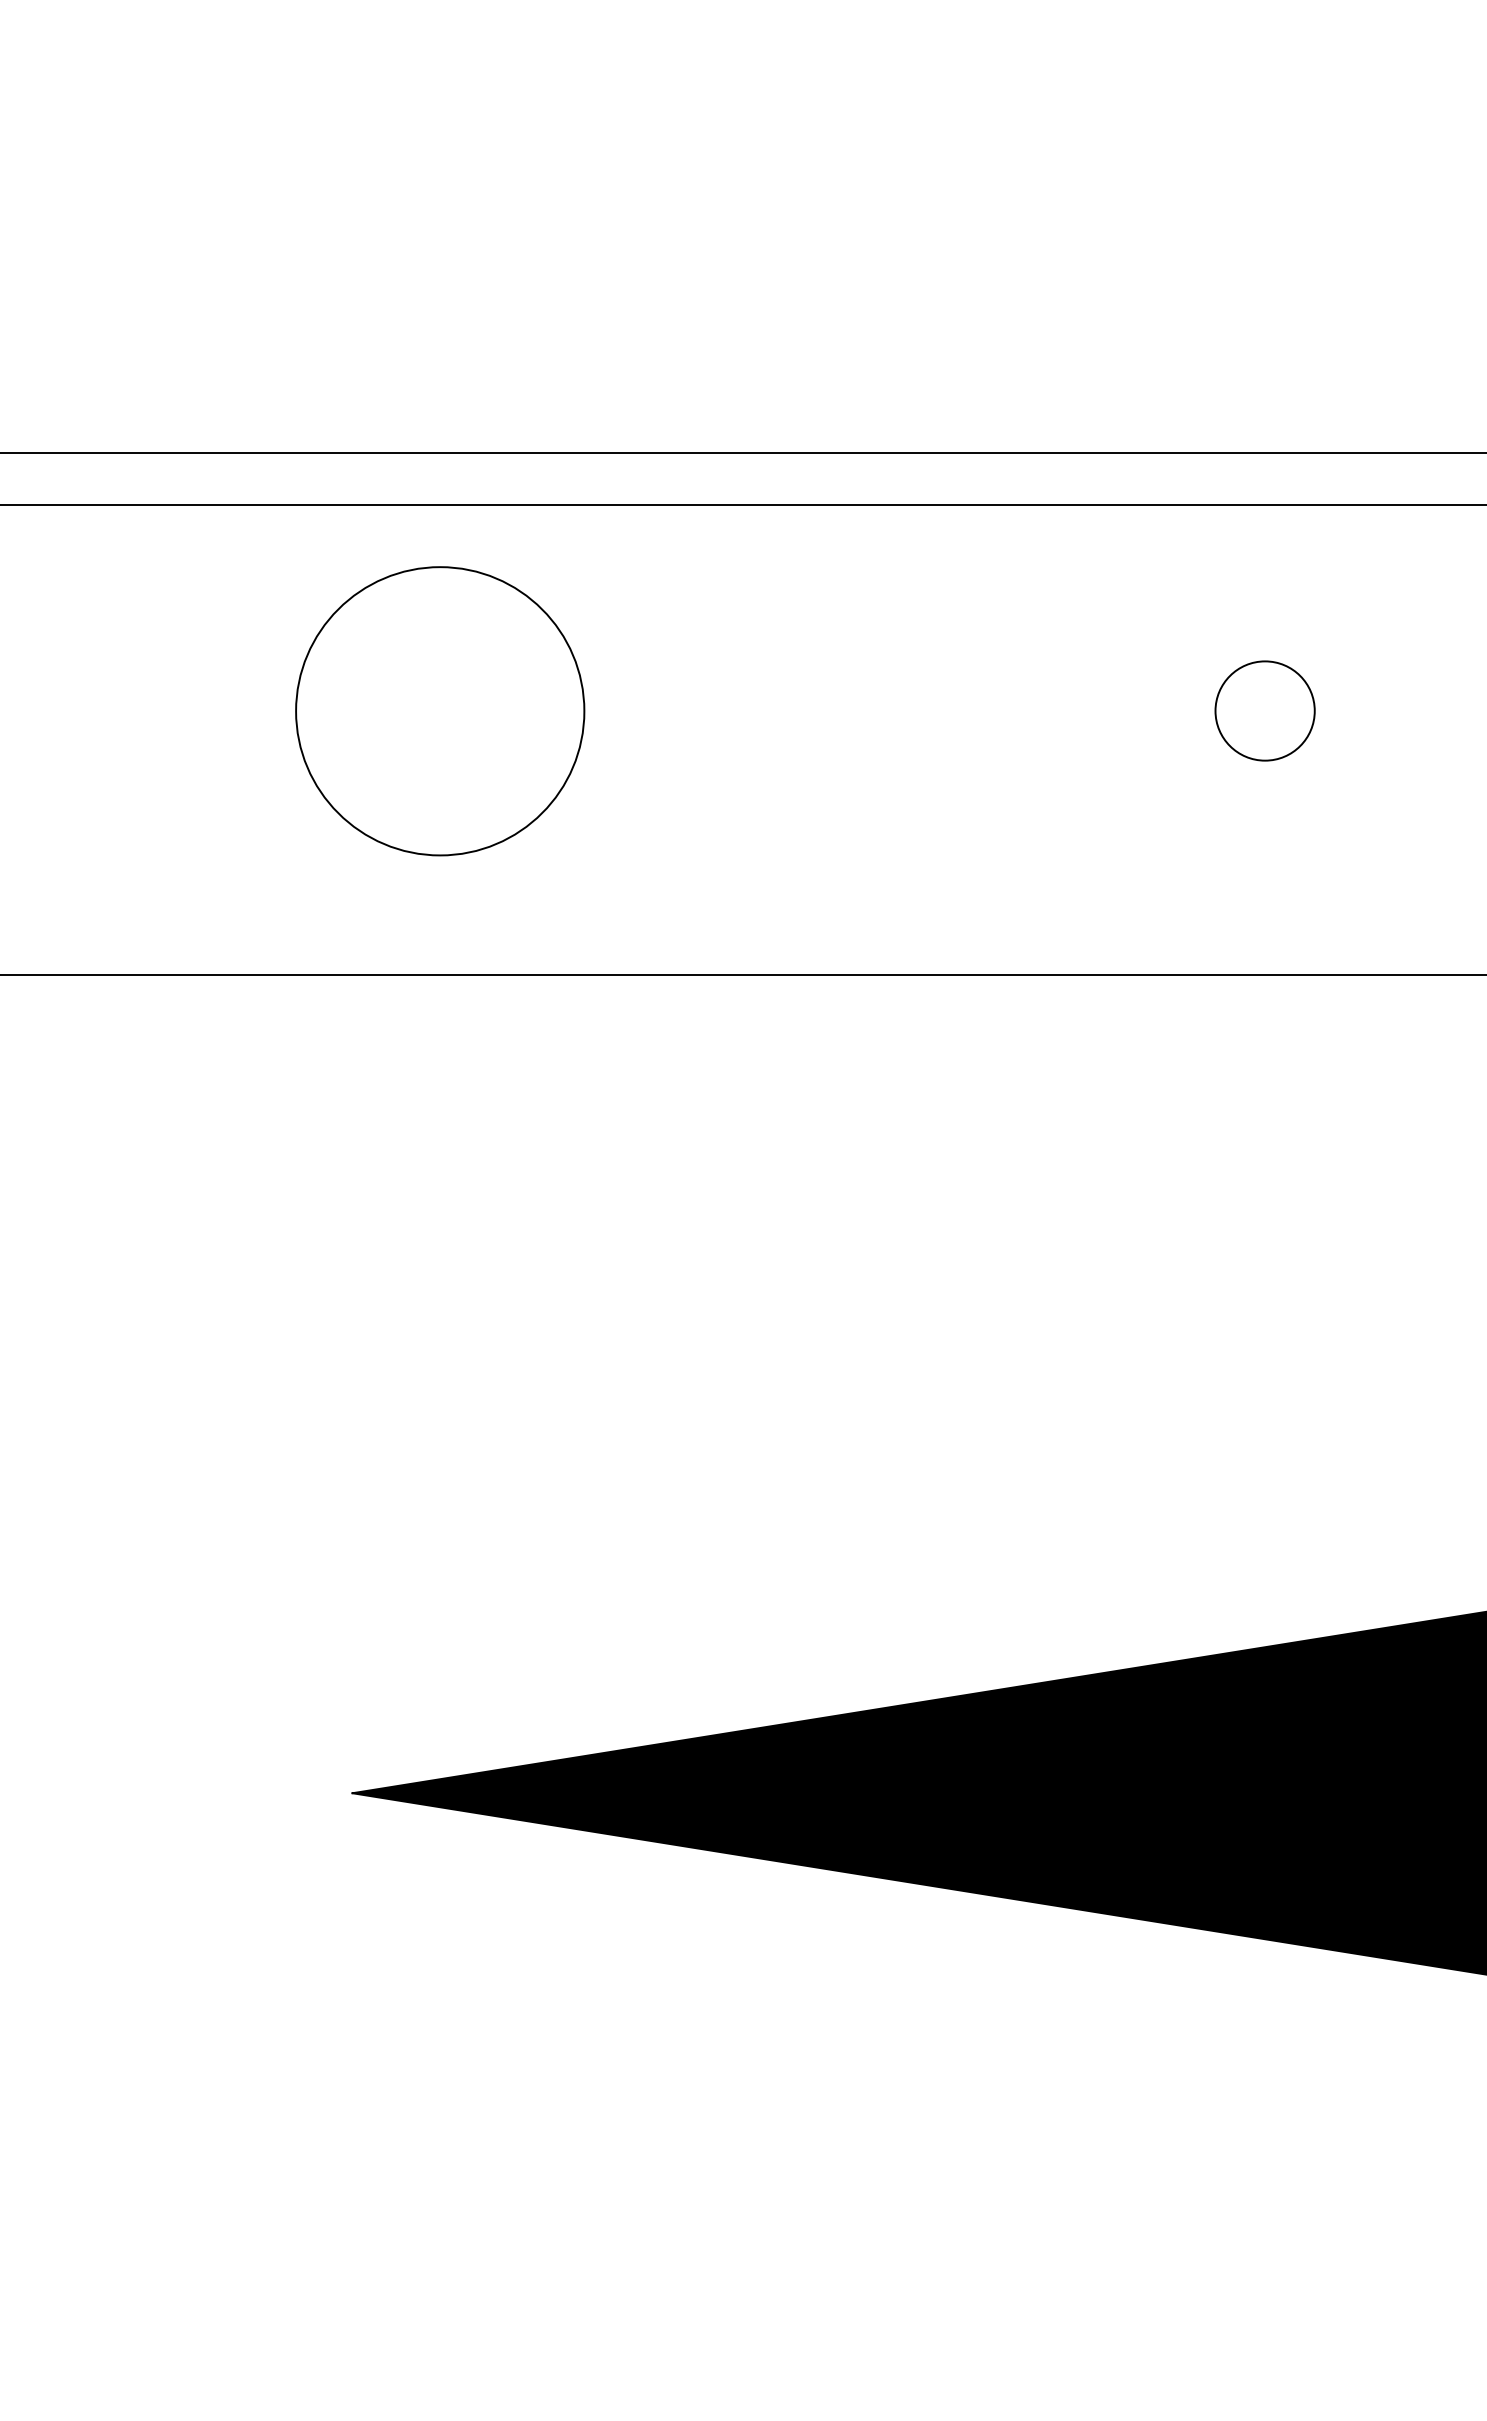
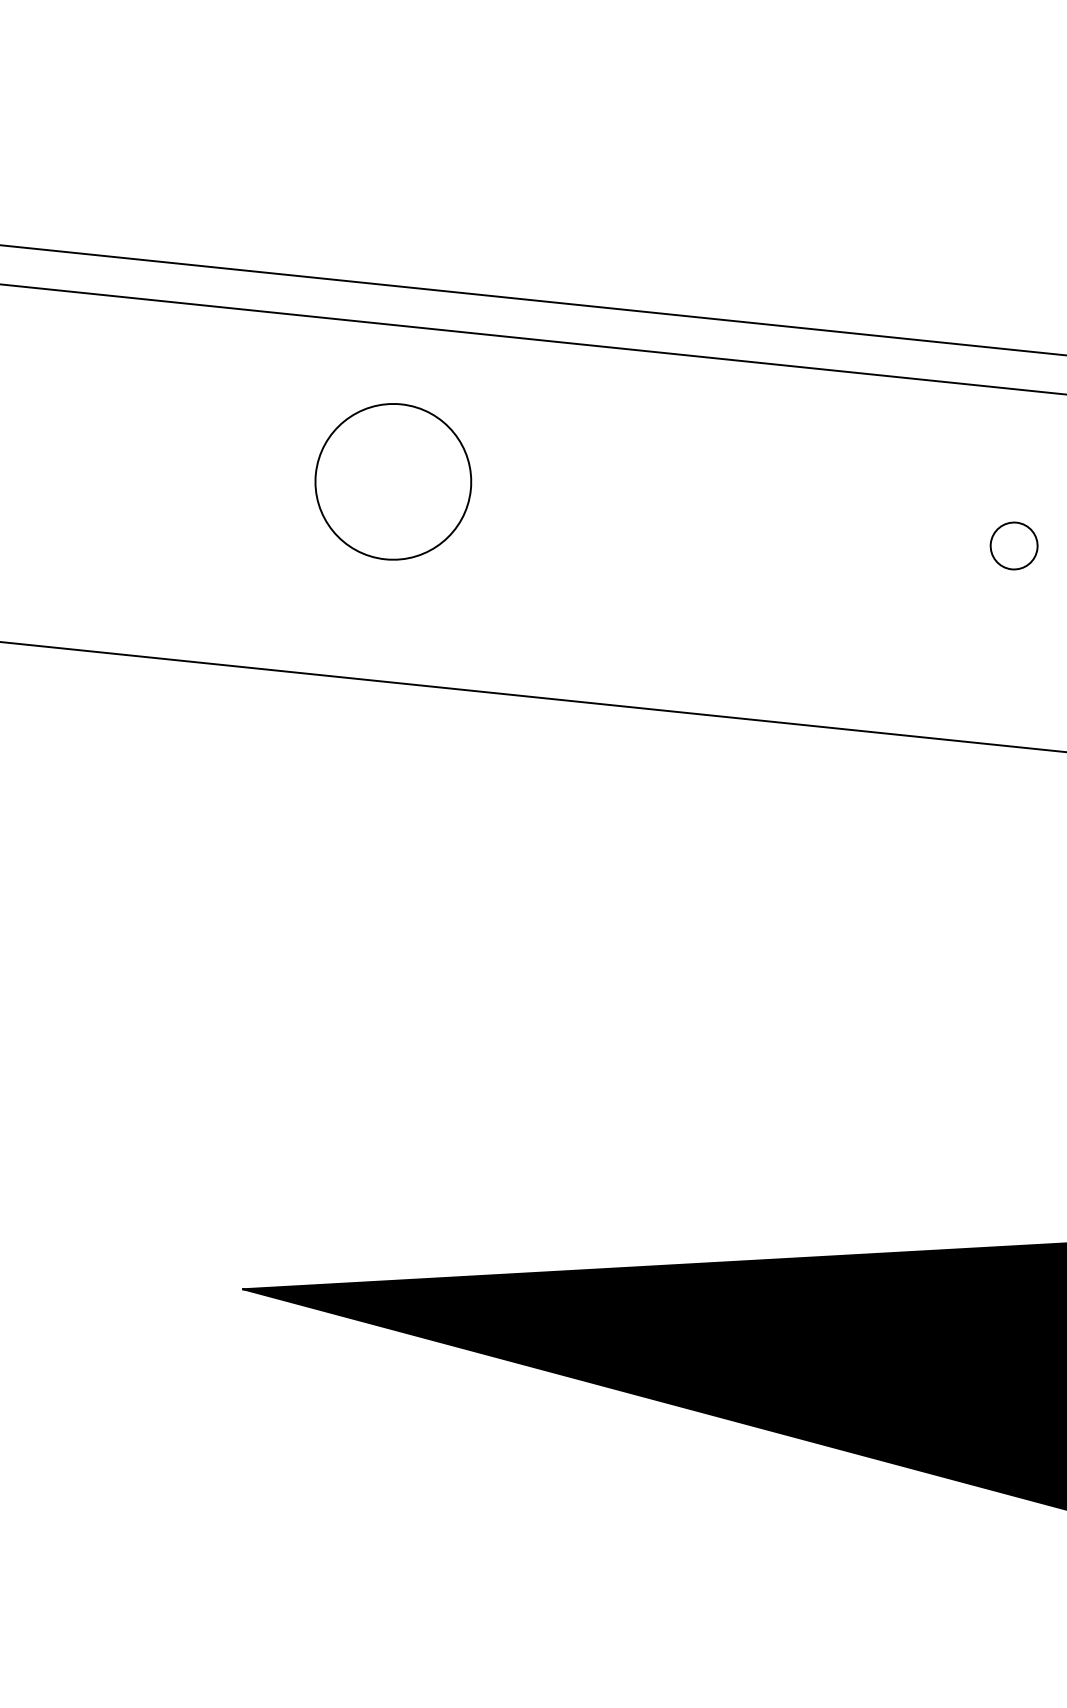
circle: (440, 710) -> (393, 481), size x0.71
circle: (1265, 711) -> (1014, 546), size x0.62

